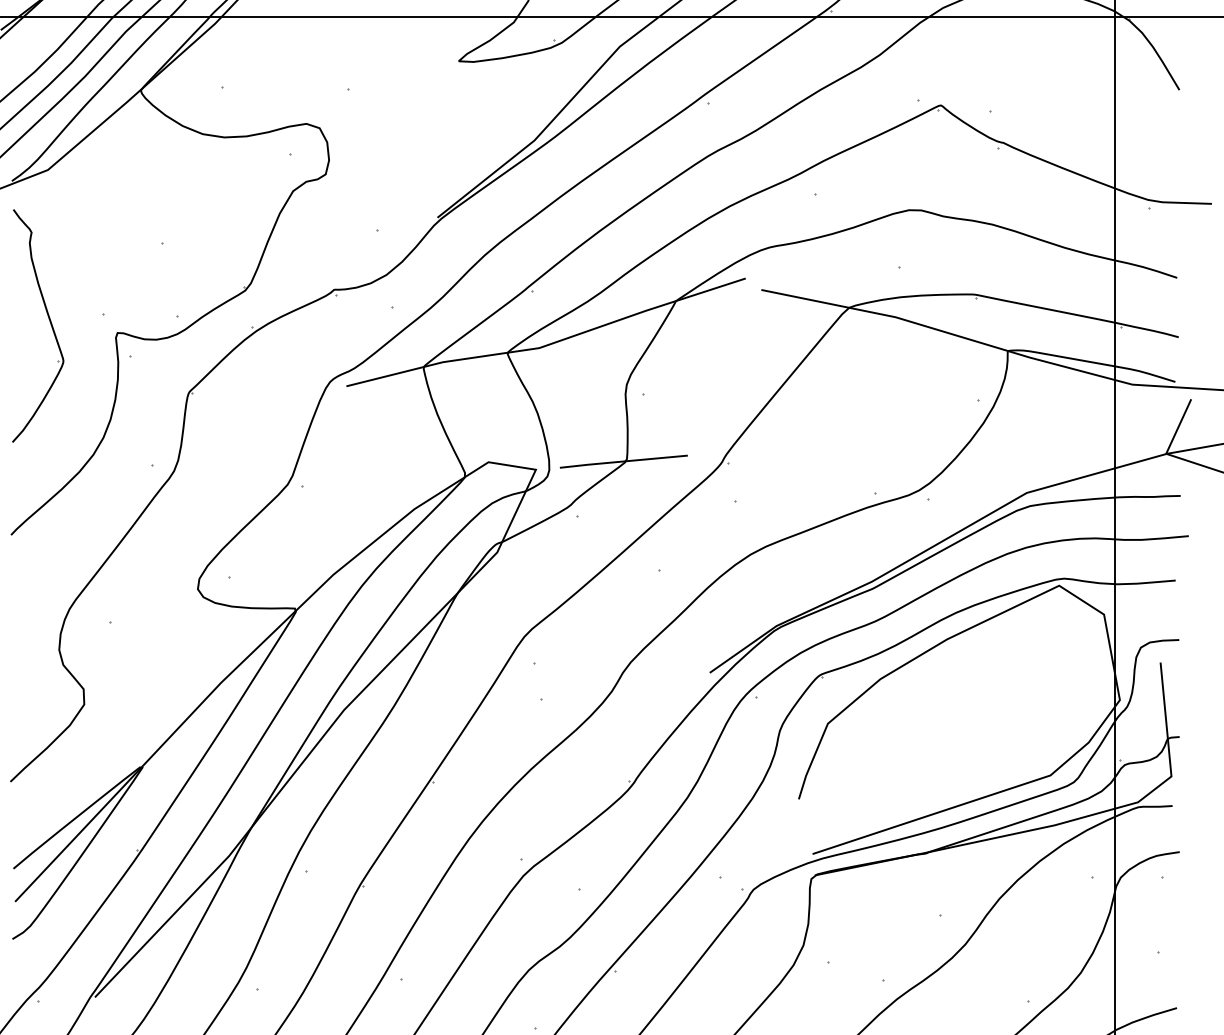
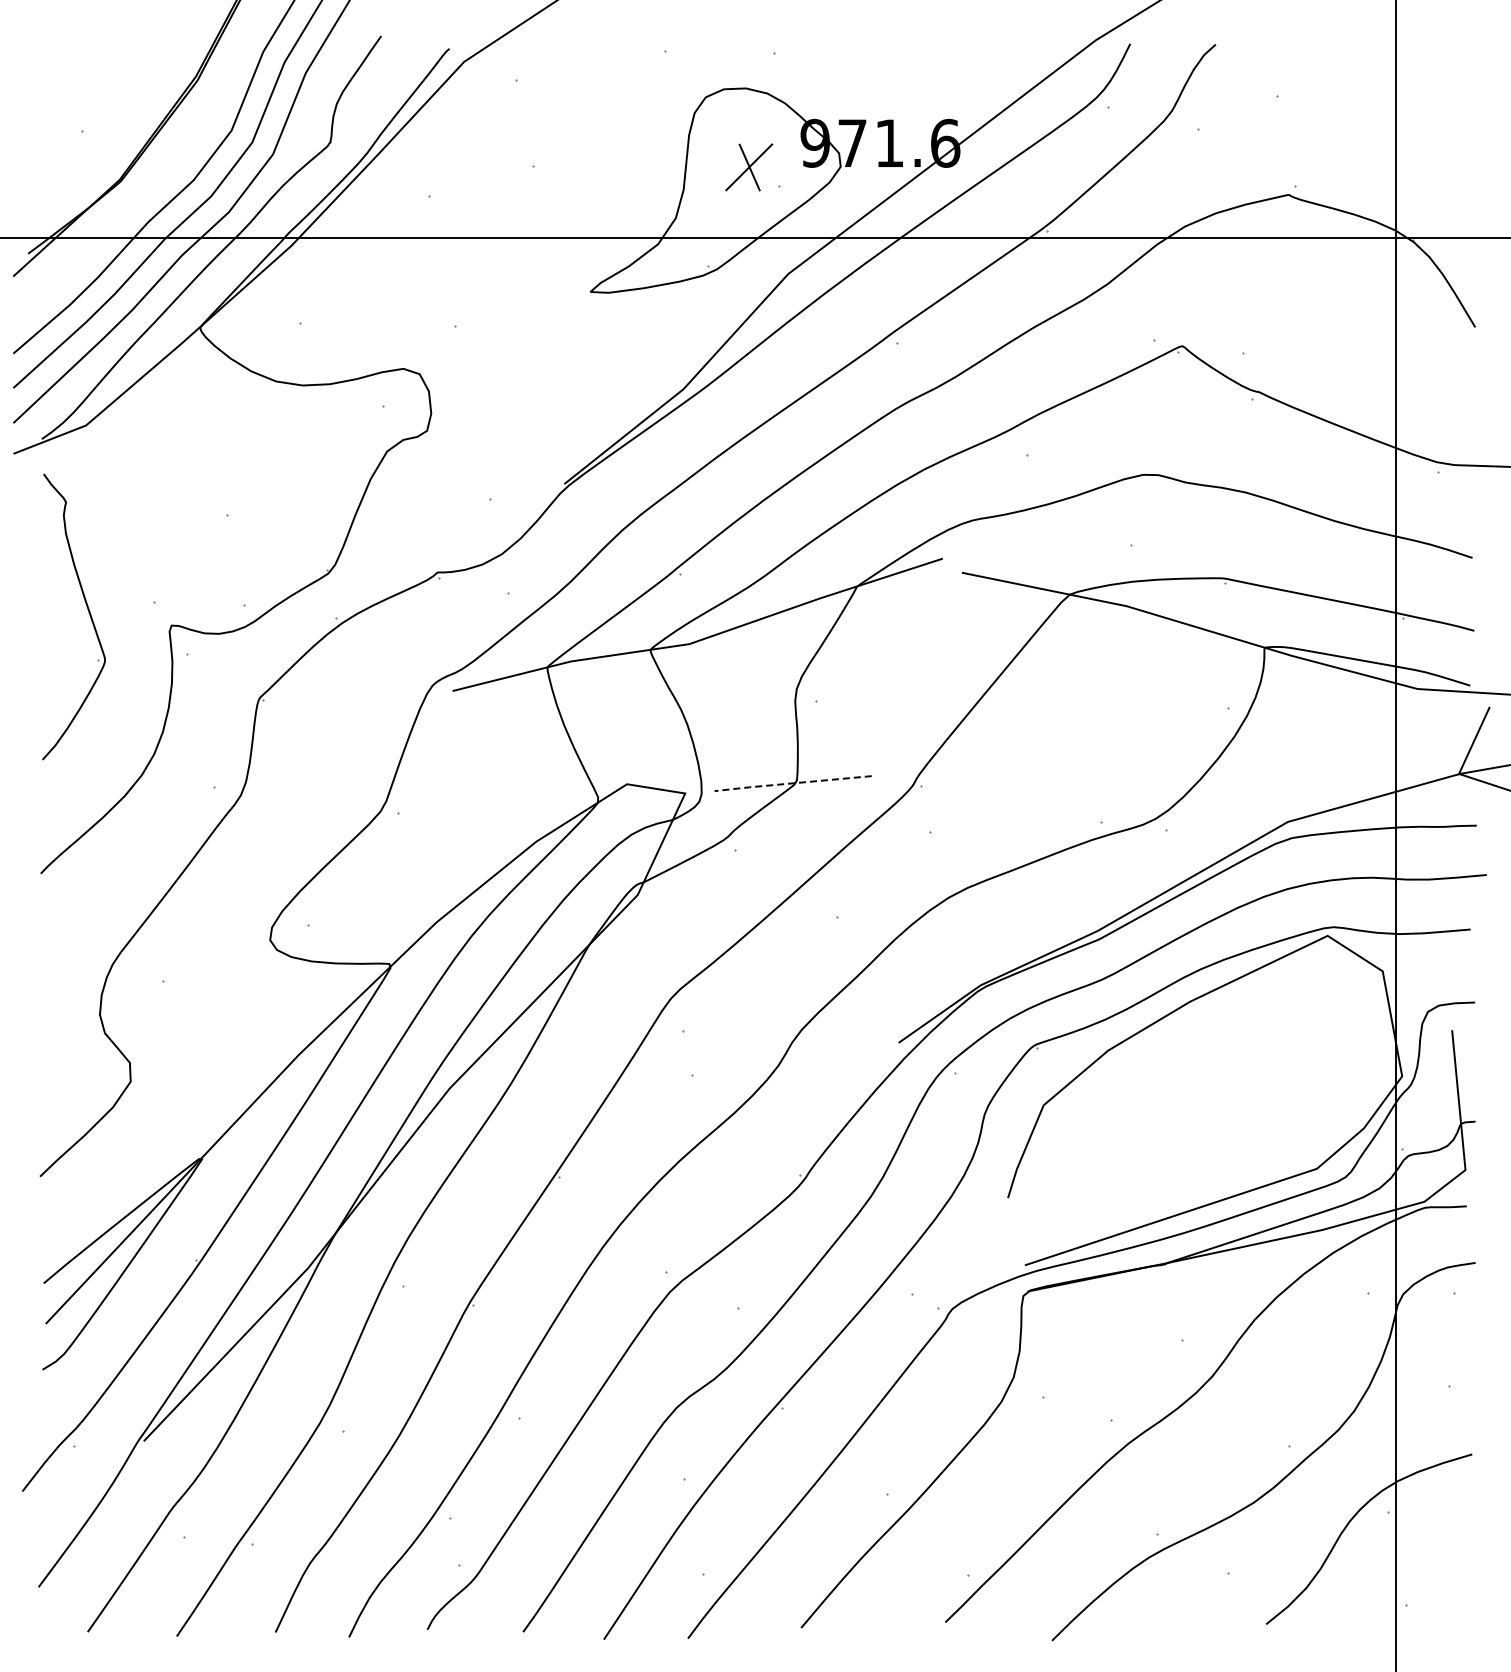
line: (623, 461) -> (792, 783), solid -> dashed

